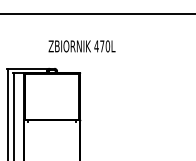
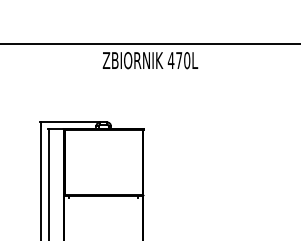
text: (82, 46) -> (150, 60), moved

